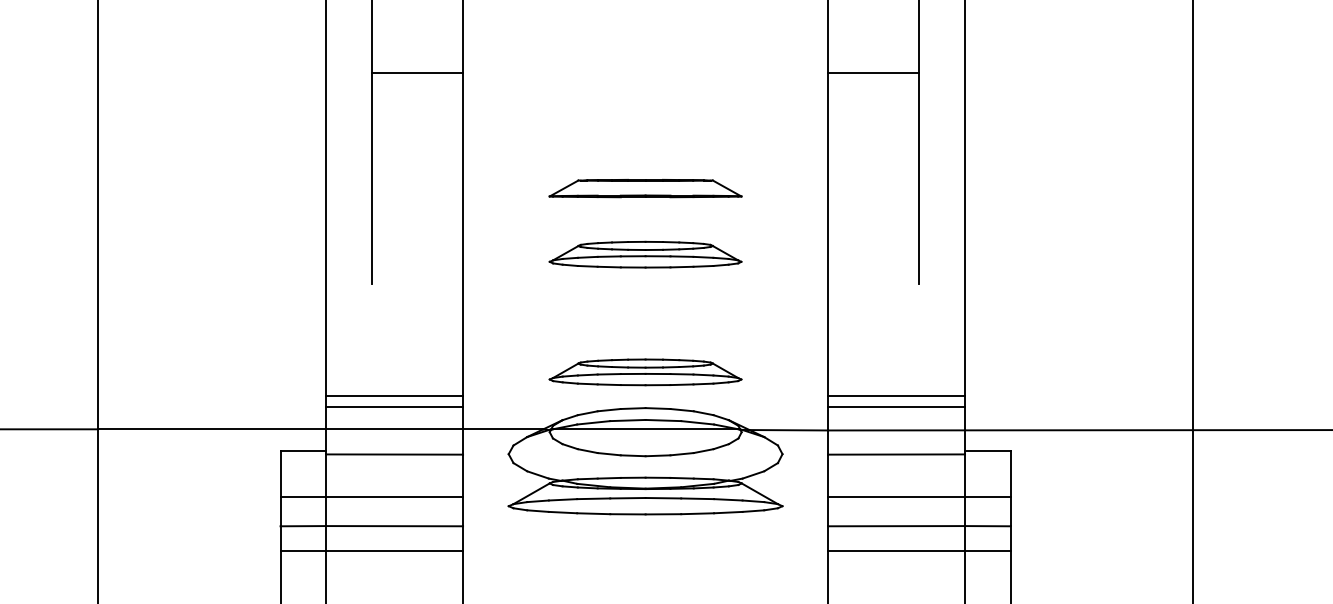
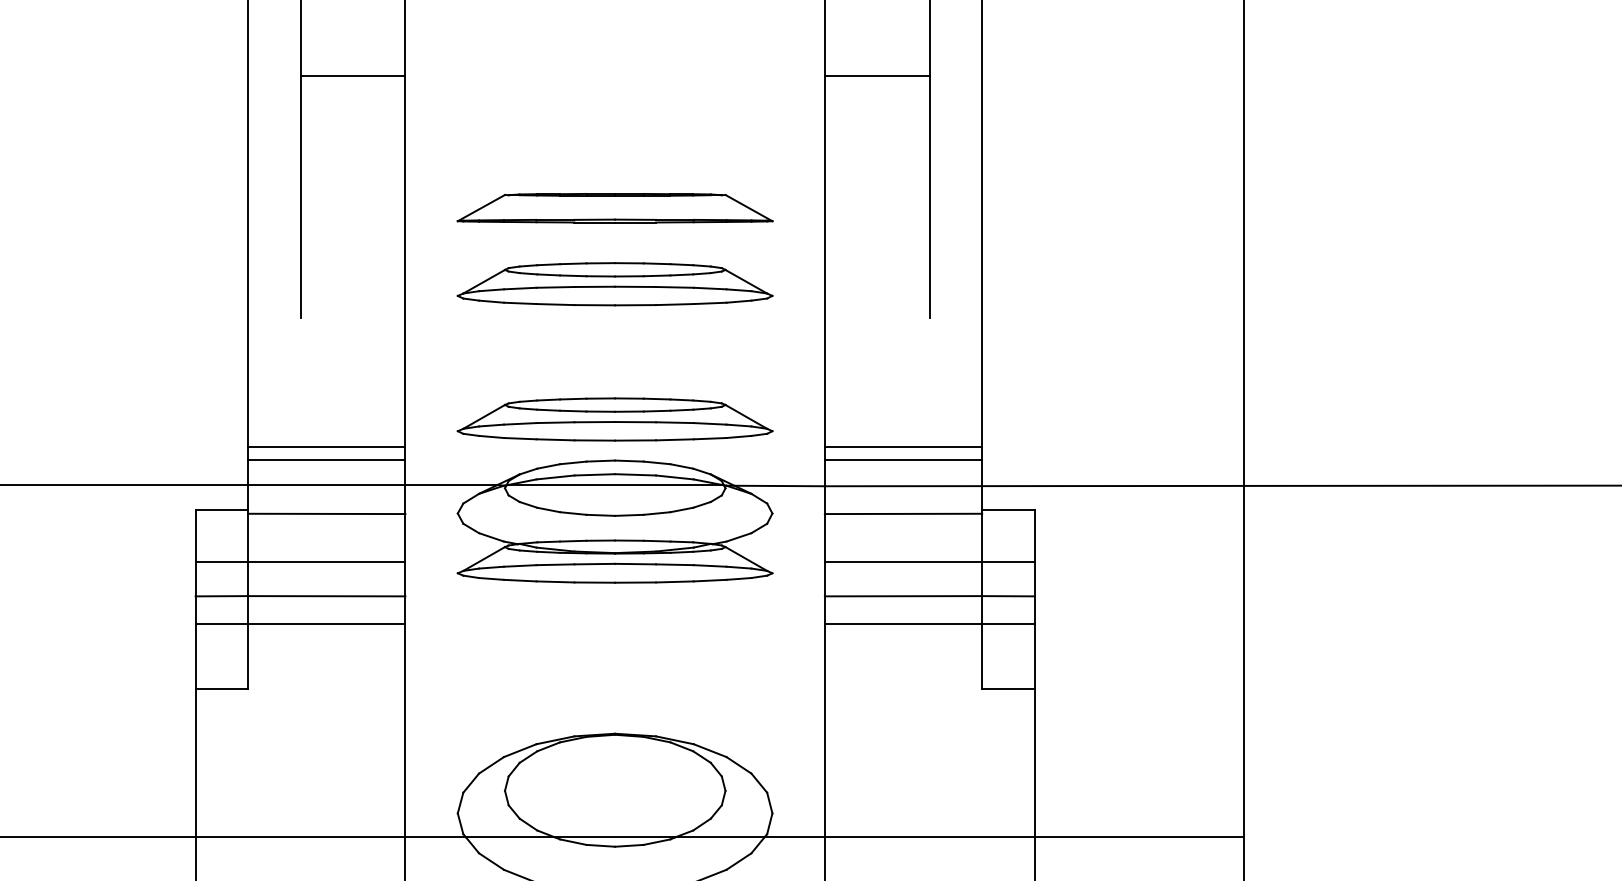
part: (645, 188) -> (614, 208), size x1.43
part: (645, 254) -> (614, 284), size x1.43
part: (645, 372) -> (614, 419), size x1.43

